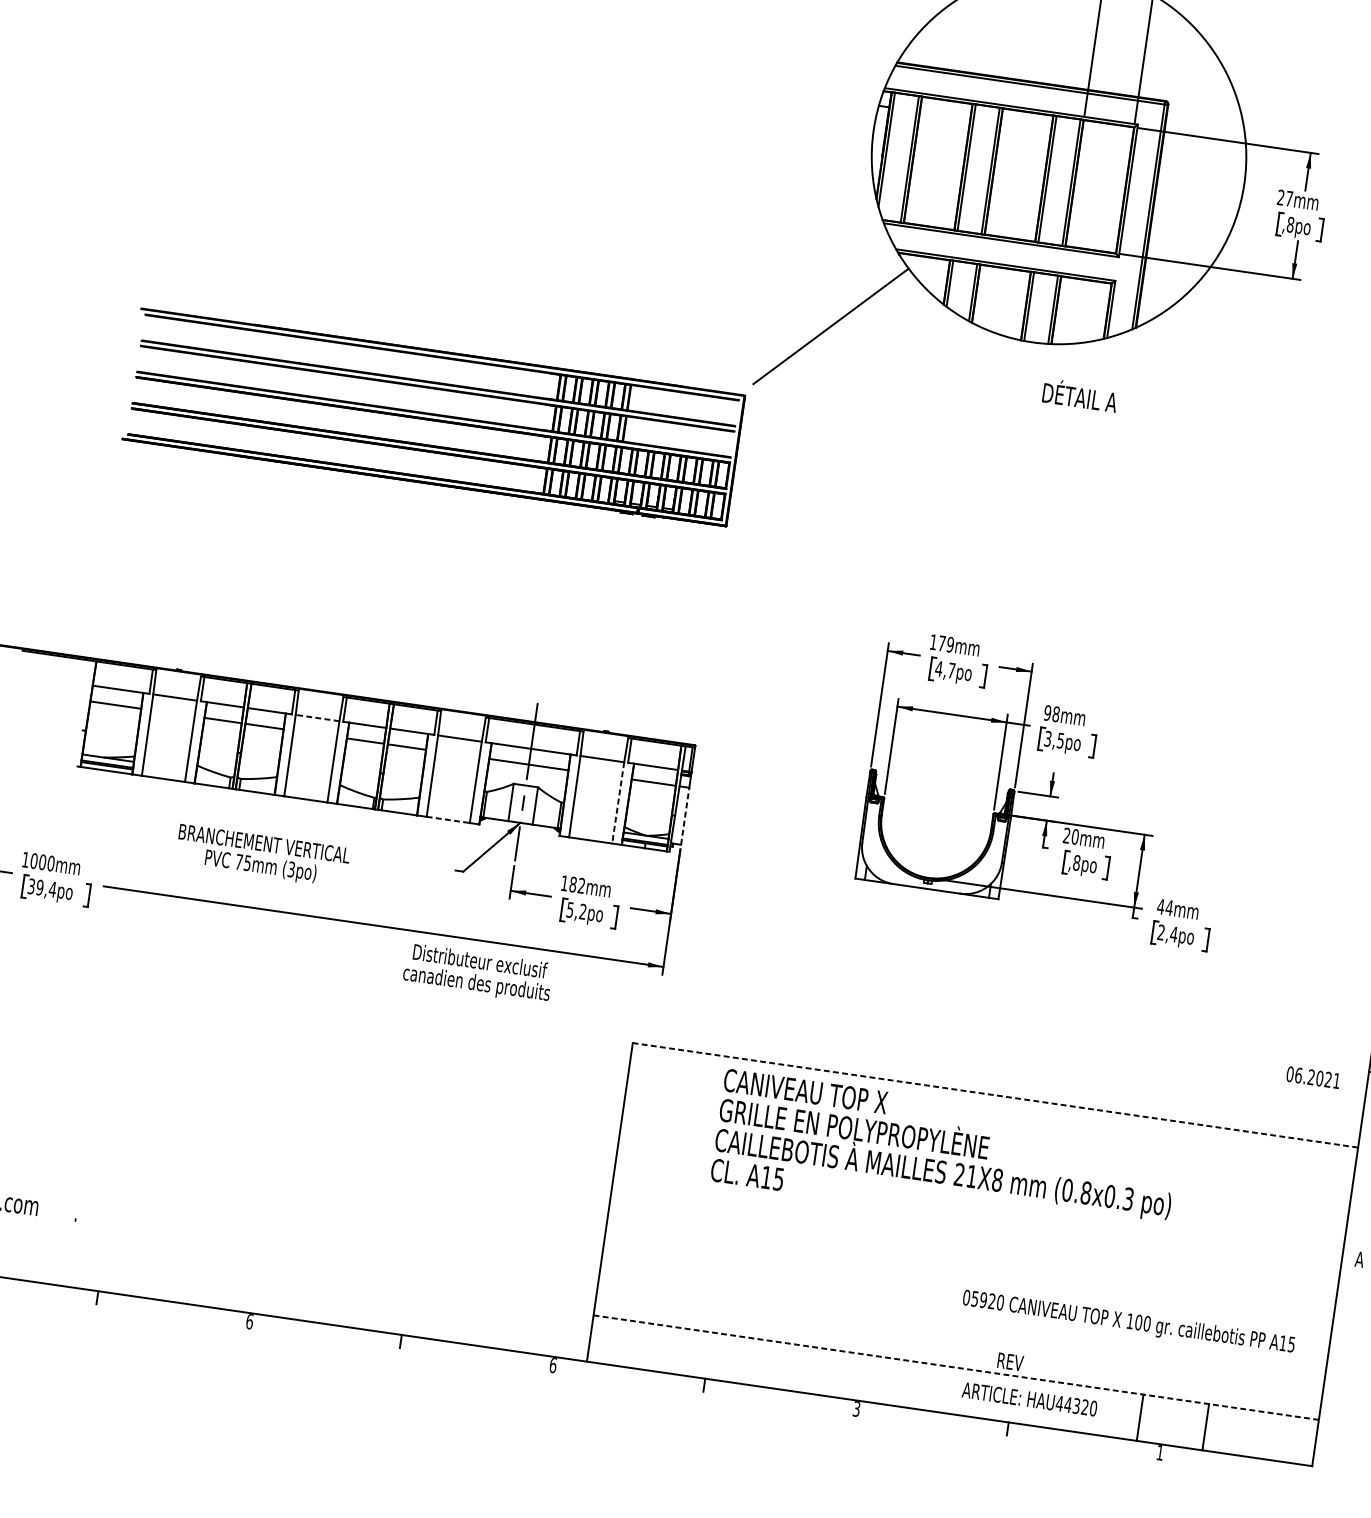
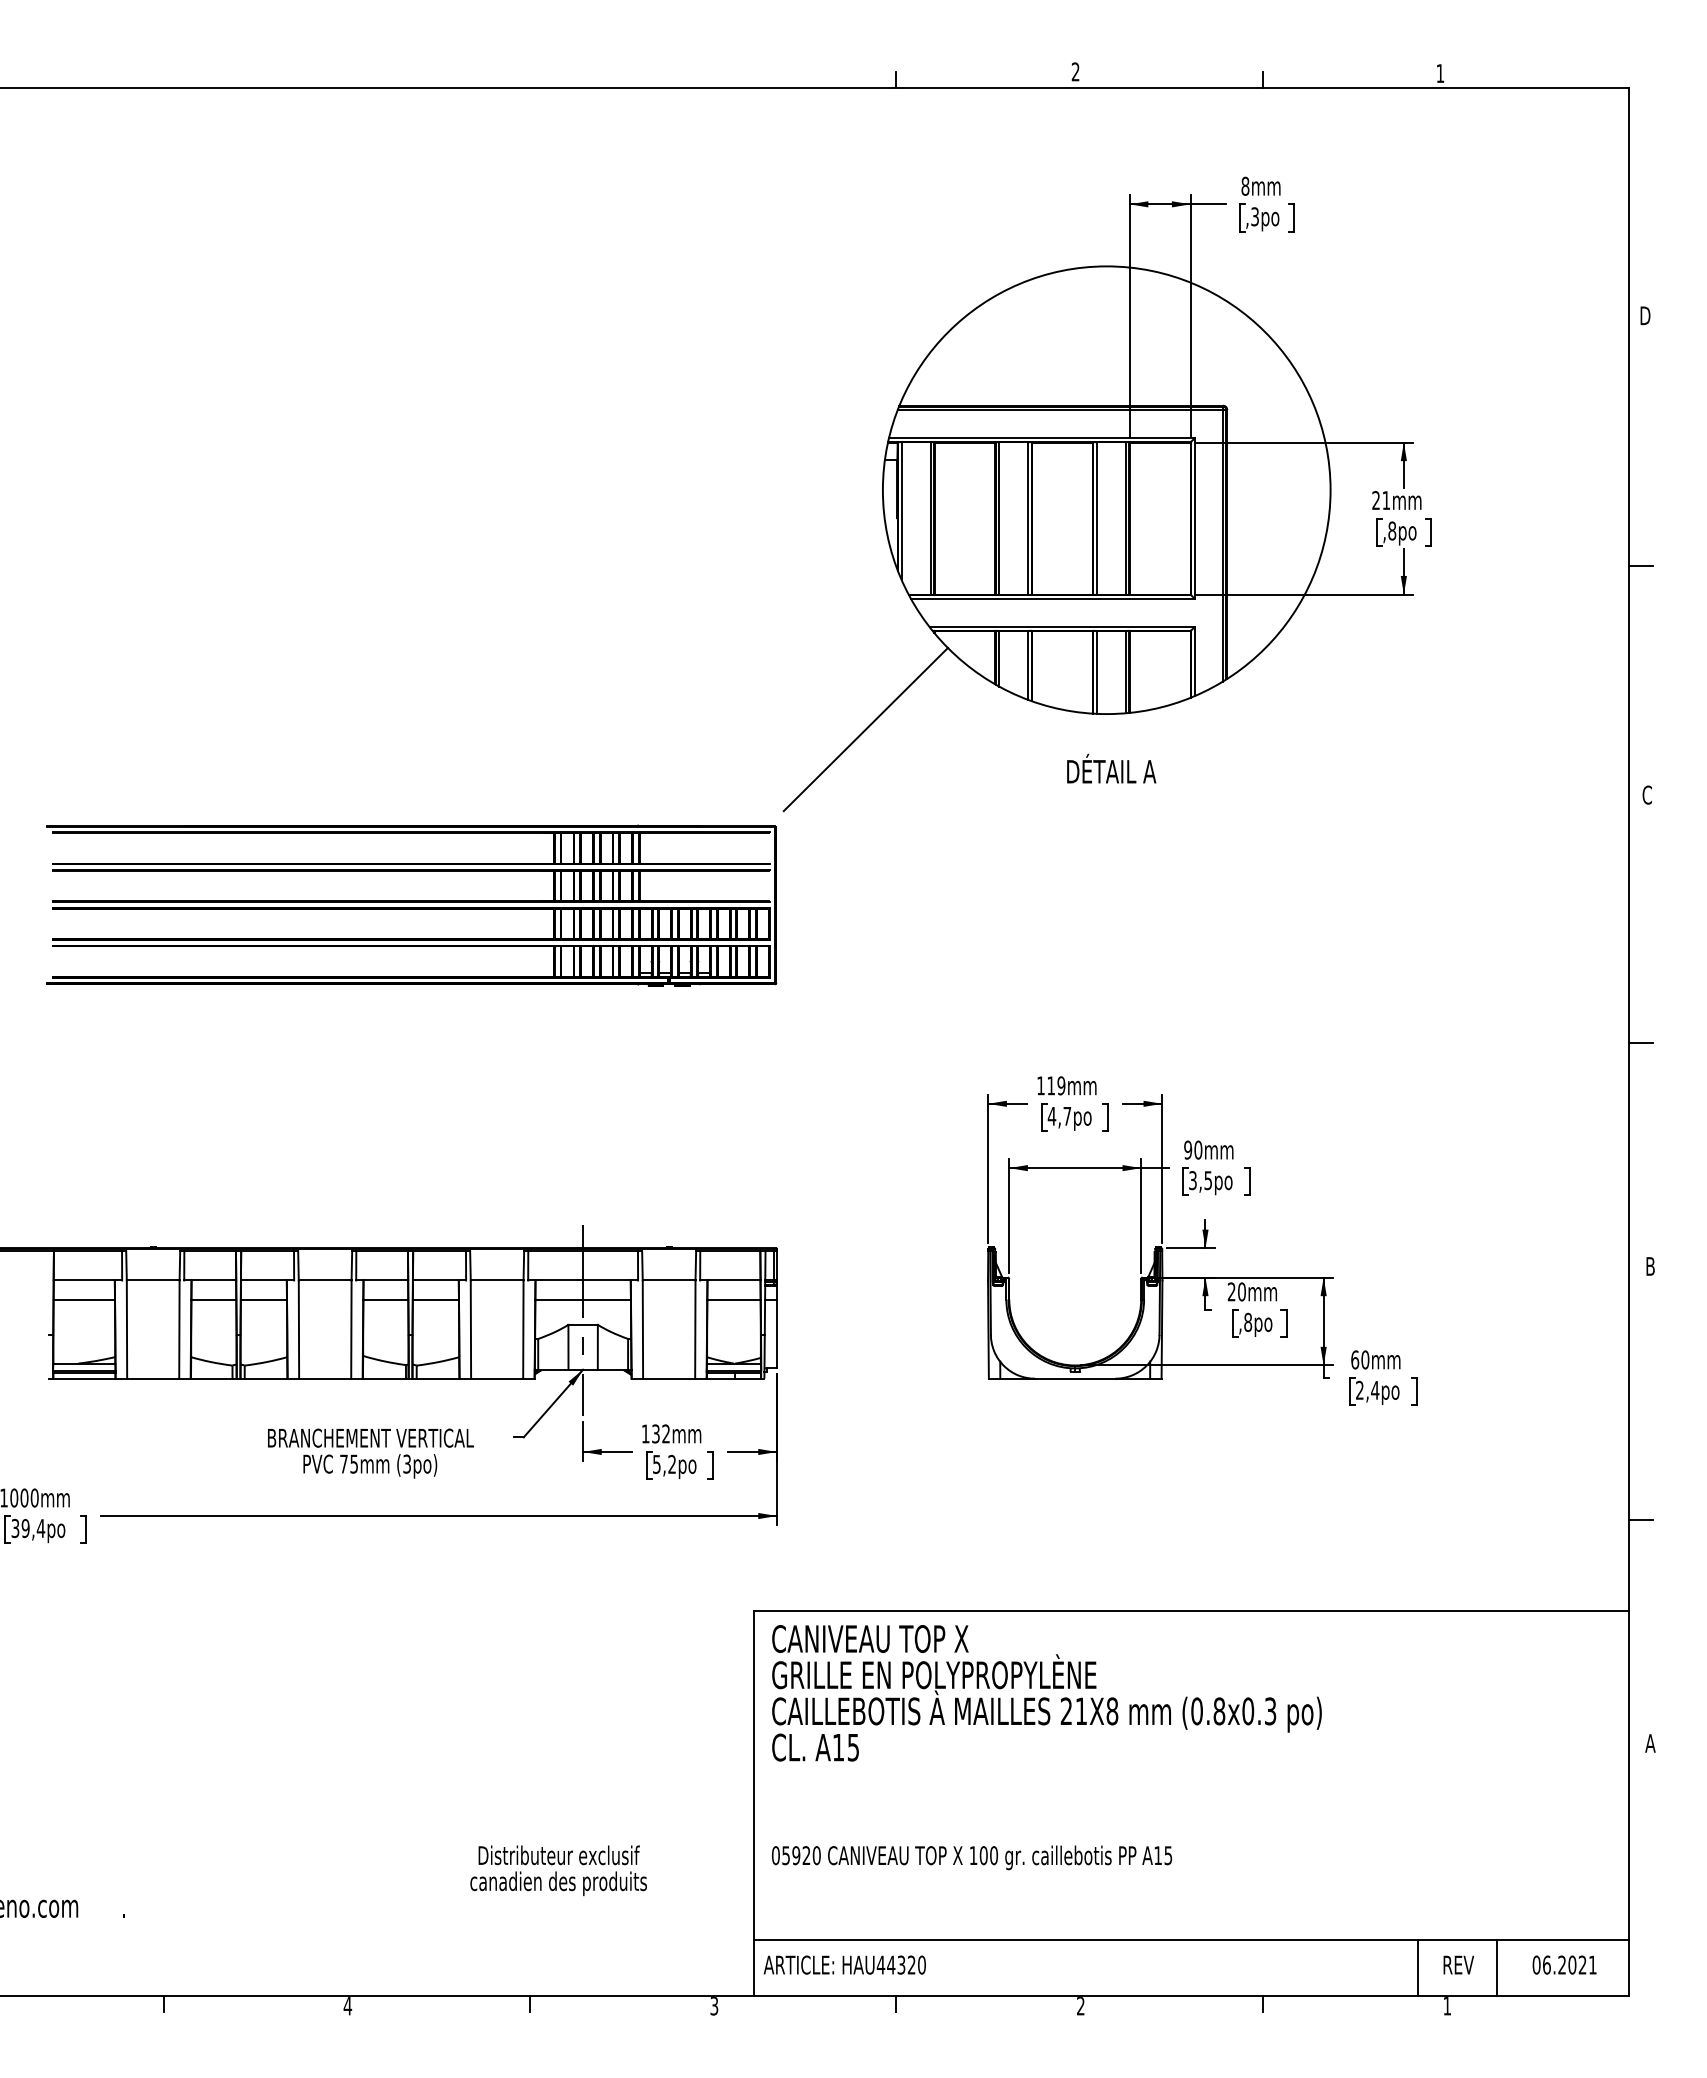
text: (1289, 198) -> (1386, 500), 27mm -> 21mm
text: (1080, 395) -> (1111, 768), moved
text: (941, 643) -> (1050, 1085), 179mm -> 119mm
text: (1056, 714) -> (1198, 1150), 98mm -> 90mm
line: (317, 718) -> (324, 1280), dashed -> solid
line: (618, 803) -> (695, 1330), dashed -> solid
line: (684, 815) -> (776, 1333), dashed -> solid
line: (448, 819) -> (497, 1378), dashed -> solid
text: (262, 856) -> (370, 1453), moved
text: (572, 884) -> (655, 1433), 182mm -> 132mm
text: (1164, 906) -> (1359, 1359), 44mm -> 60mm
text: (477, 973) -> (558, 1870), moved
text: (1313, 1077) -> (1564, 1964), moved
line: (995, 1095) -> (1191, 1611), dashed -> solid
text: (945, 1157) -> (1046, 1693), moved
text: (249, 1321) -> (347, 2006), 6 -> 4
text: (1129, 1322) -> (972, 1857), moved
text: (1010, 1361) -> (1458, 1964), moved
text: (553, 1365) -> (714, 2006), 6 -> 3
line: (956, 1367) -> (1191, 1940), dashed -> solid
text: (1029, 1398) -> (844, 1964), moved
text: (856, 1409) -> (1080, 2006), 3 -> 2

